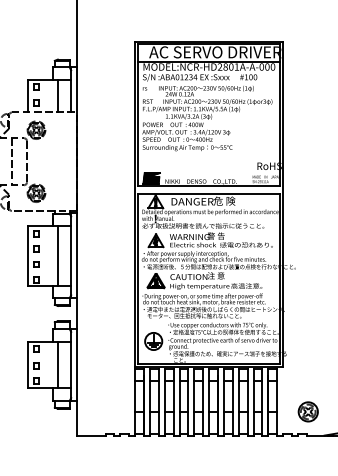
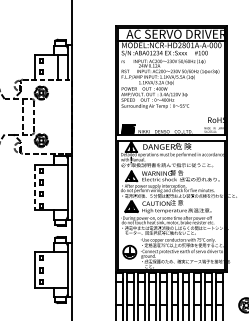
line: (28, 255) -> (35, 187), solid -> dashed
line: (57, 255) -> (57, 187), removed
line: (57, 364) -> (57, 269), removed

